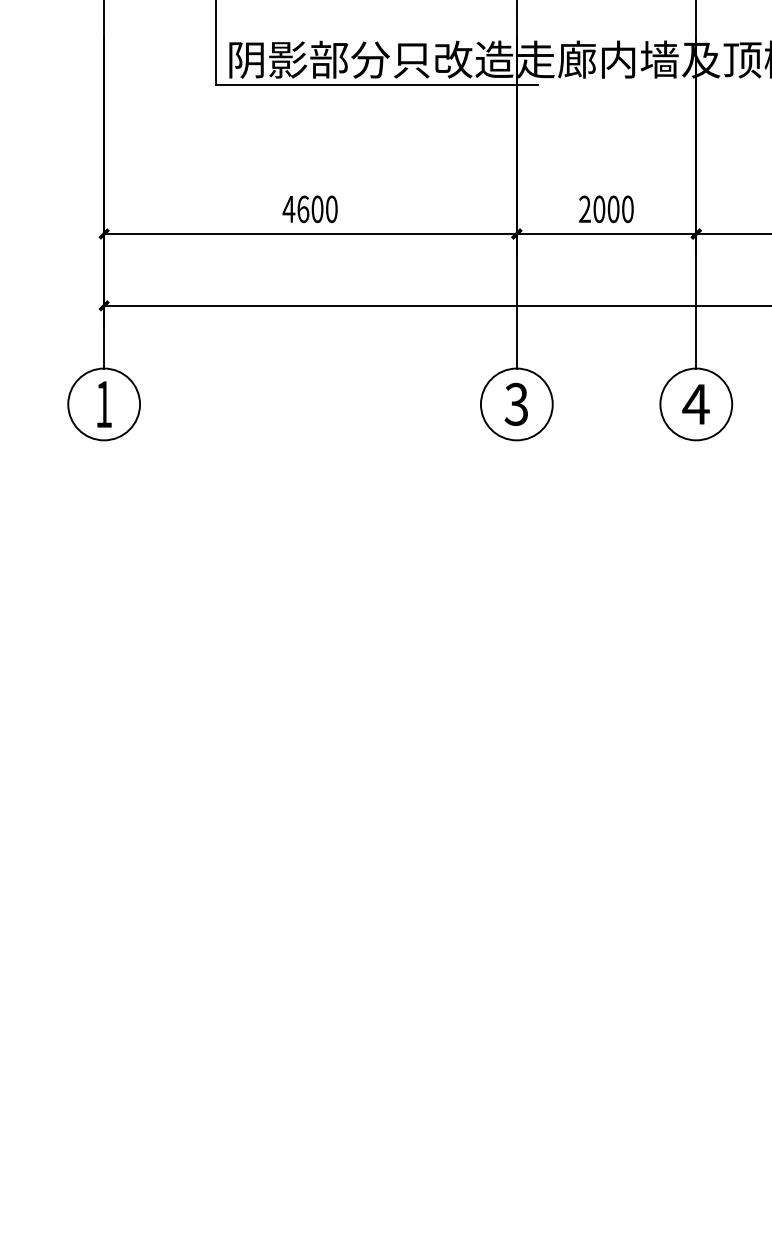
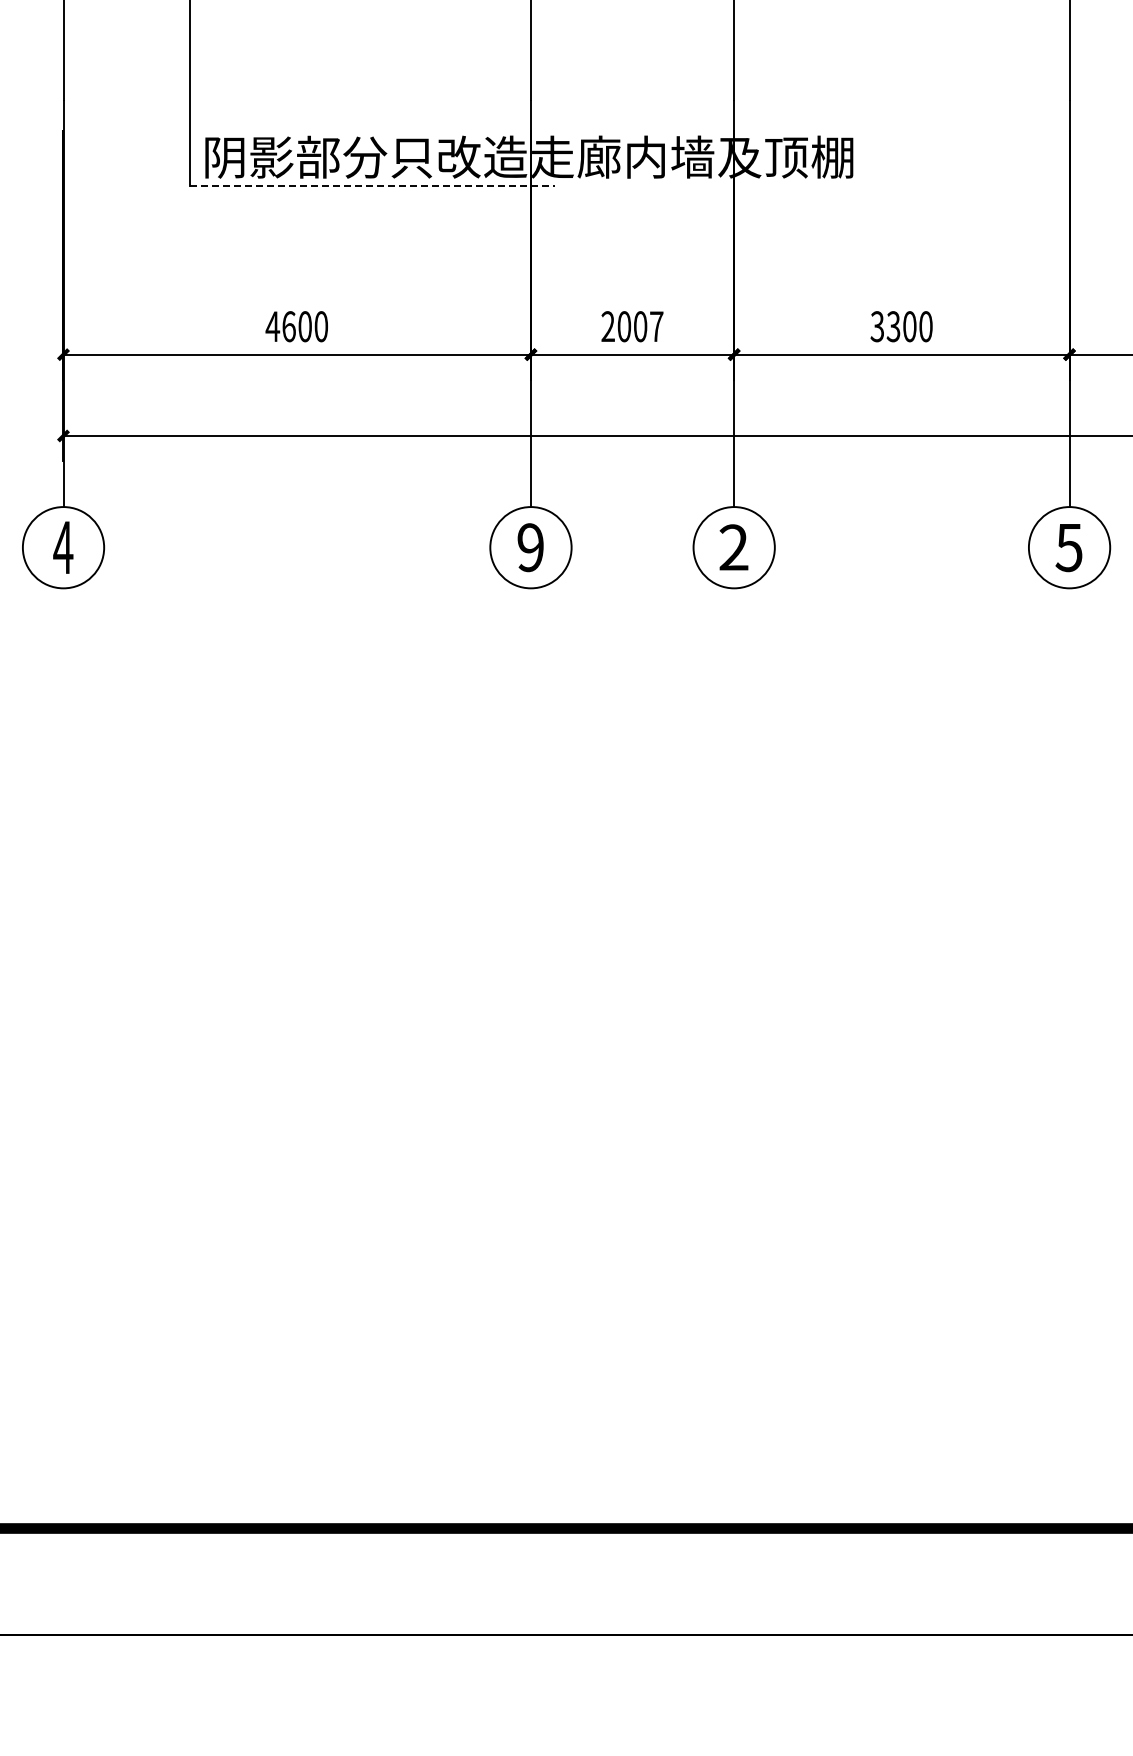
line: (376, 84) -> (372, 185), solid -> dashed
text: (627, 209) -> (656, 326), 2000 -> 2007
text: (104, 404) -> (63, 547), 1 -> 4
text: (516, 404) -> (530, 547), 3 -> 9
text: (695, 404) -> (733, 547), 4 -> 2

